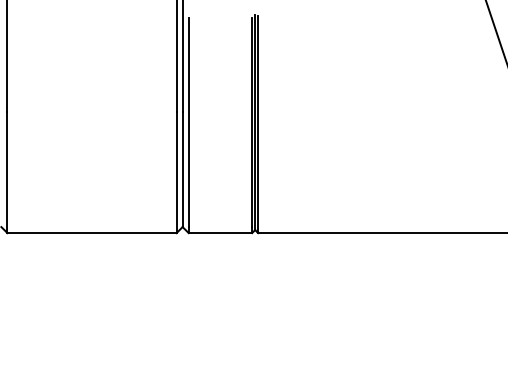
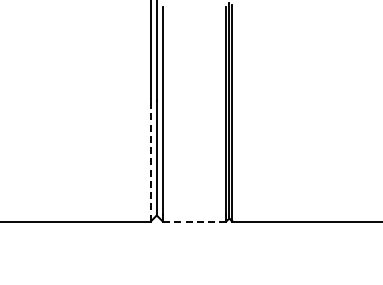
line: (176, 172) -> (150, 160), solid -> dashed
line: (220, 233) -> (194, 221), solid -> dashed

